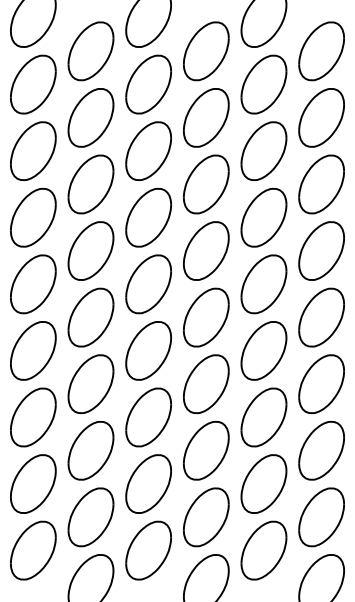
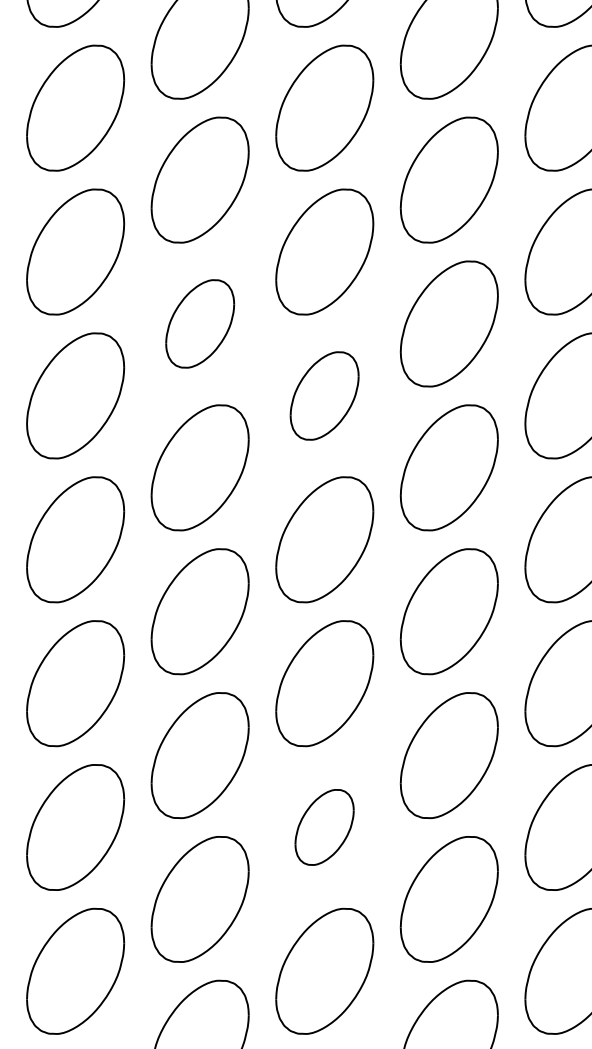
part: (90, 250) -> (199, 322), size x0.7
part: (148, 284) -> (324, 396), size x0.7
part: (148, 483) -> (324, 826), size x0.6

